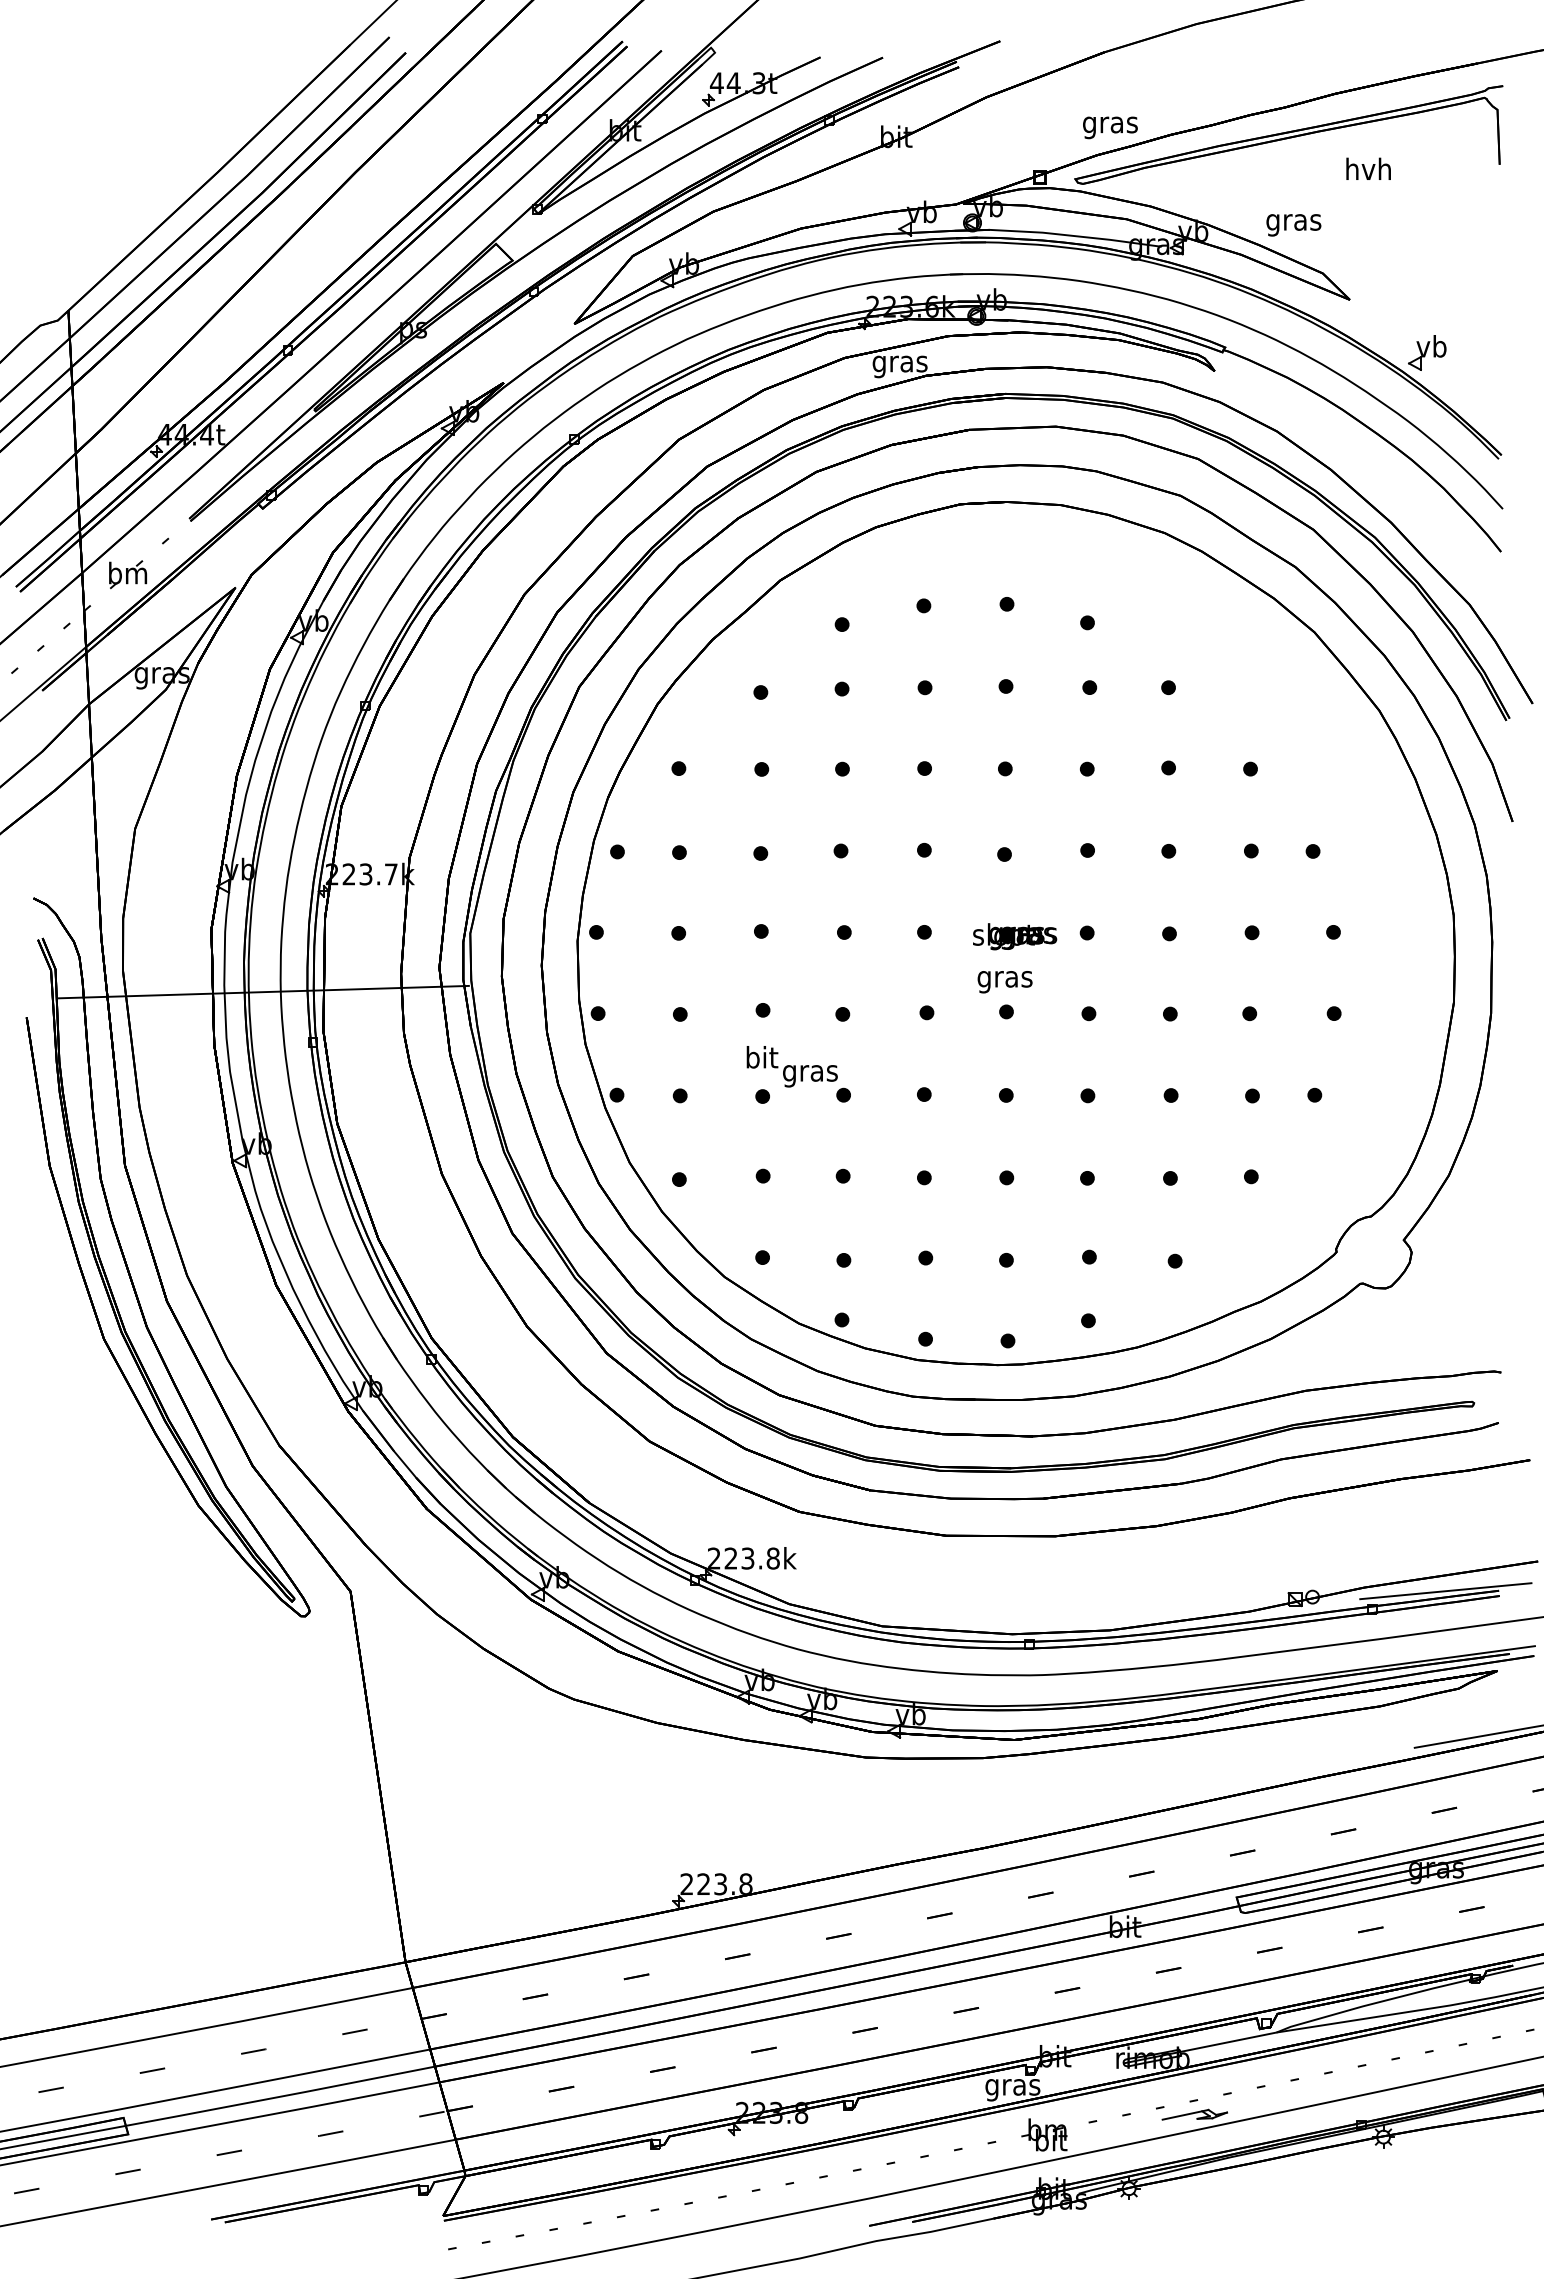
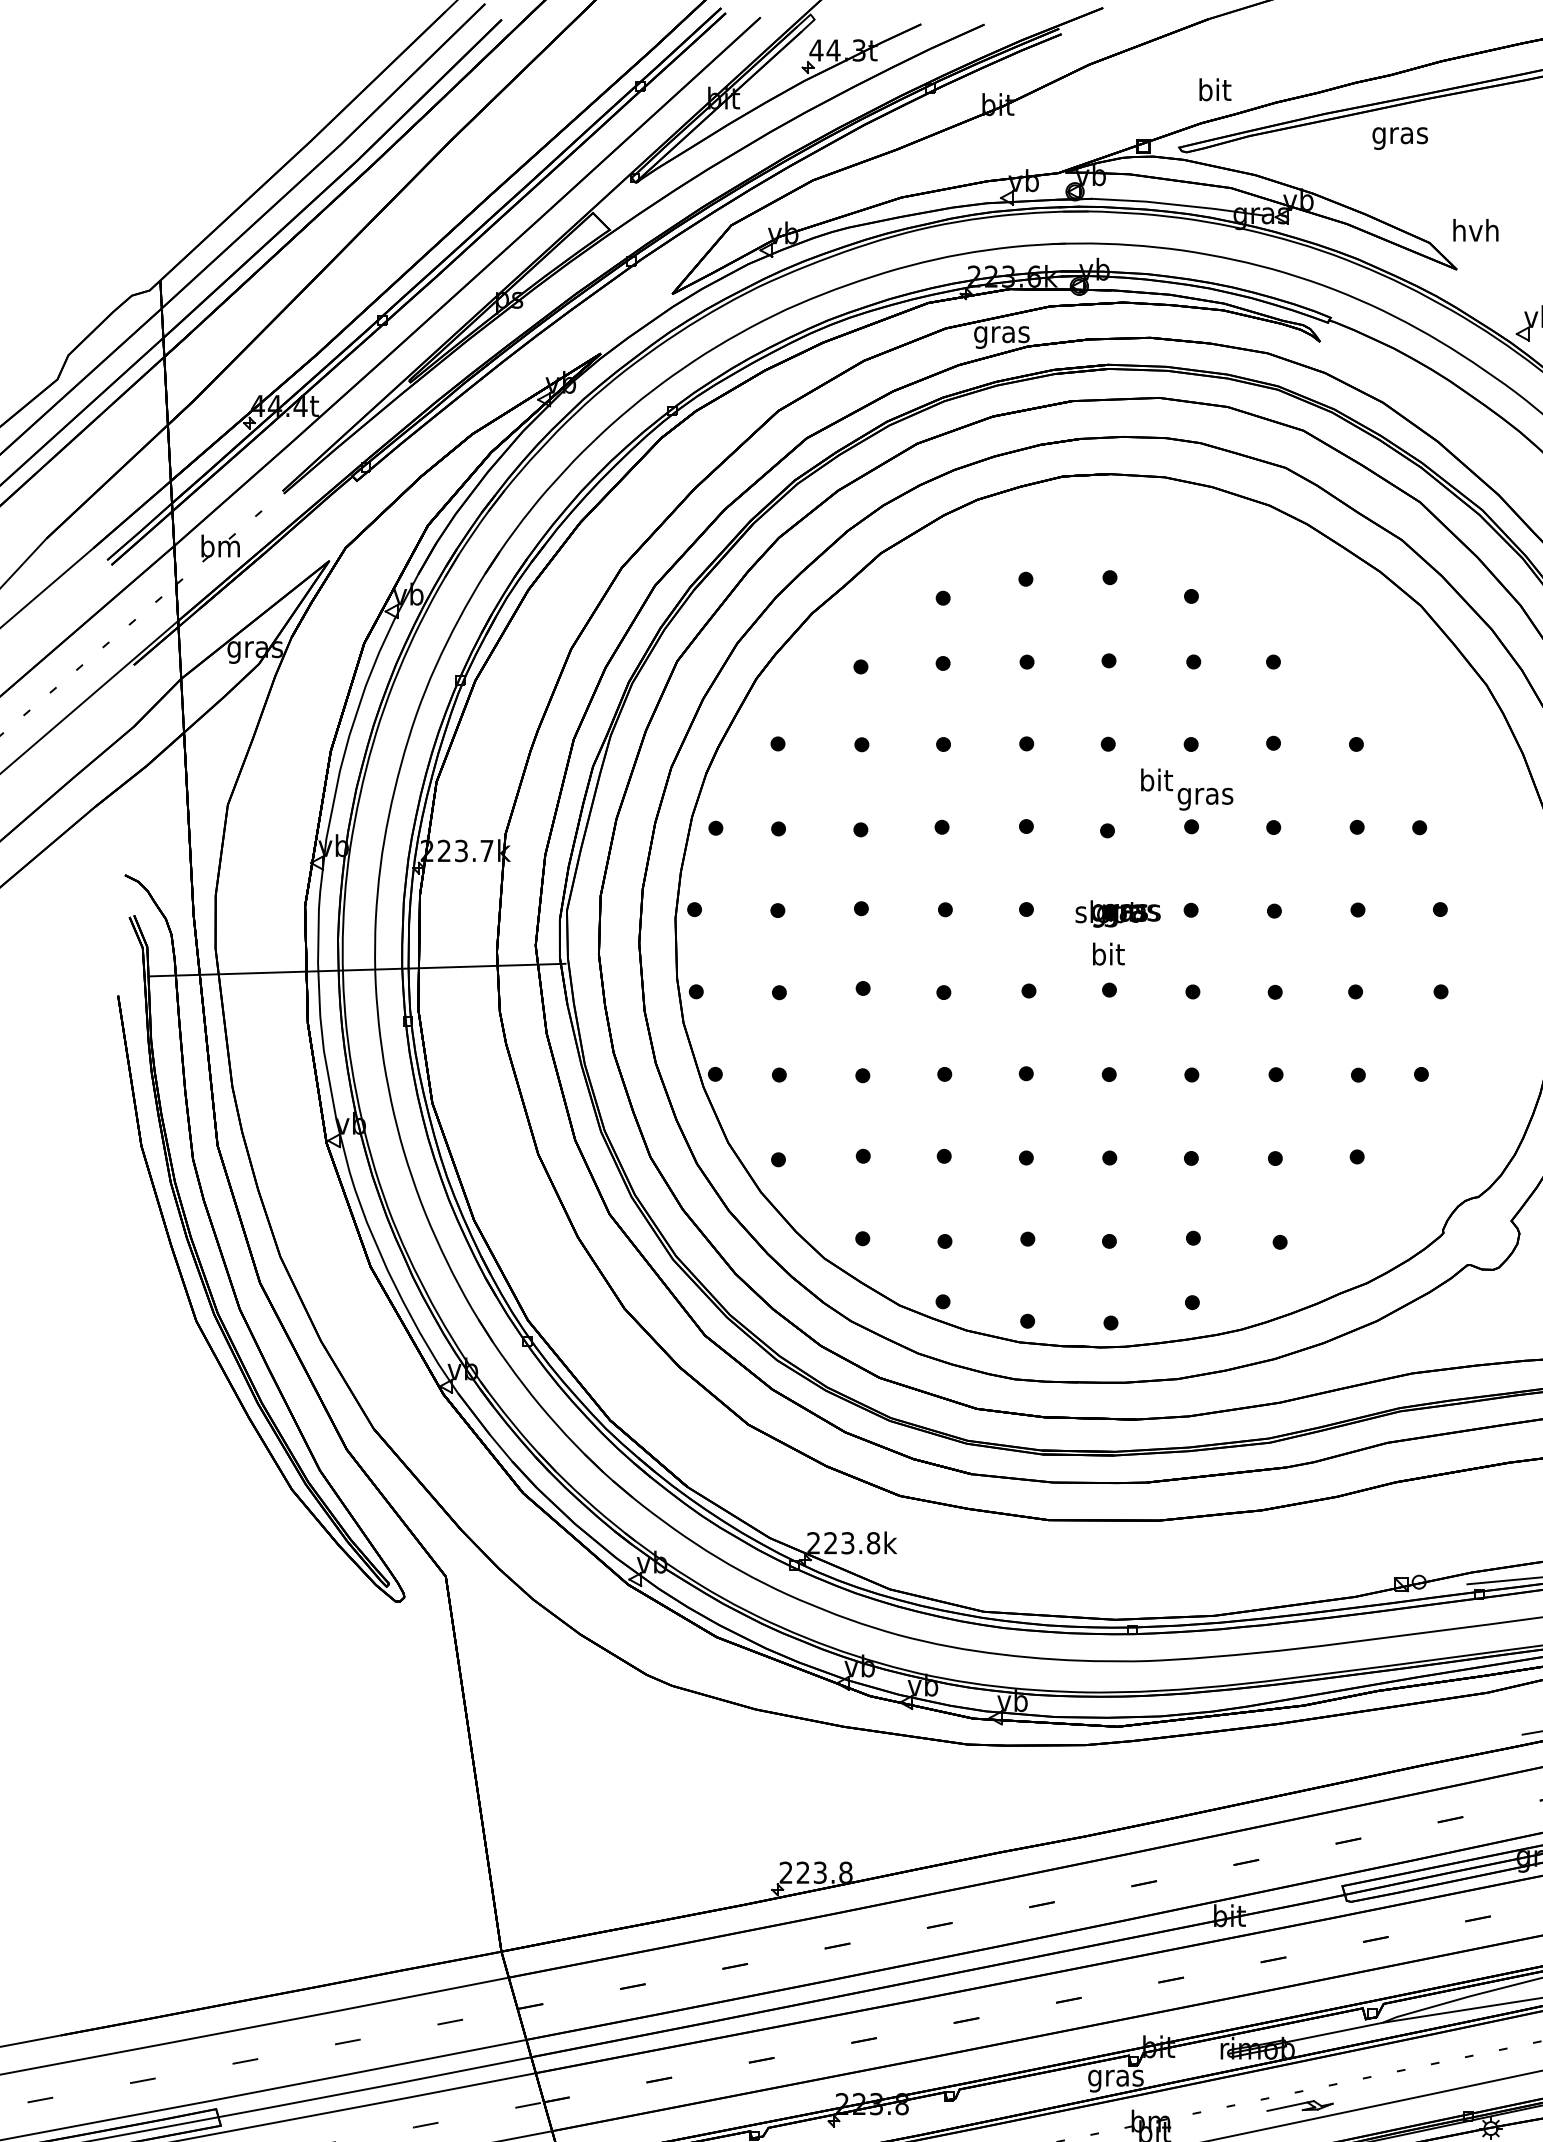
text: (1110, 124) -> (1214, 92), gras -> bit
text: (1368, 168) -> (1475, 229), moved
text: (1293, 225) -> (1399, 138), moved
text: (1004, 979) -> (1107, 957), gras -> bit
text: (791, 1066) -> (1186, 789), moved

